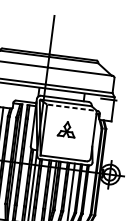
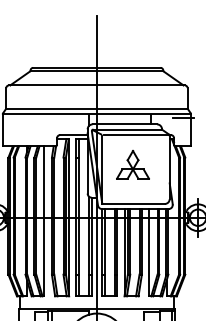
line: (73, 108) -> (137, 135), dashed -> solid
part: (66, 129) -> (132, 164), size x1.43

